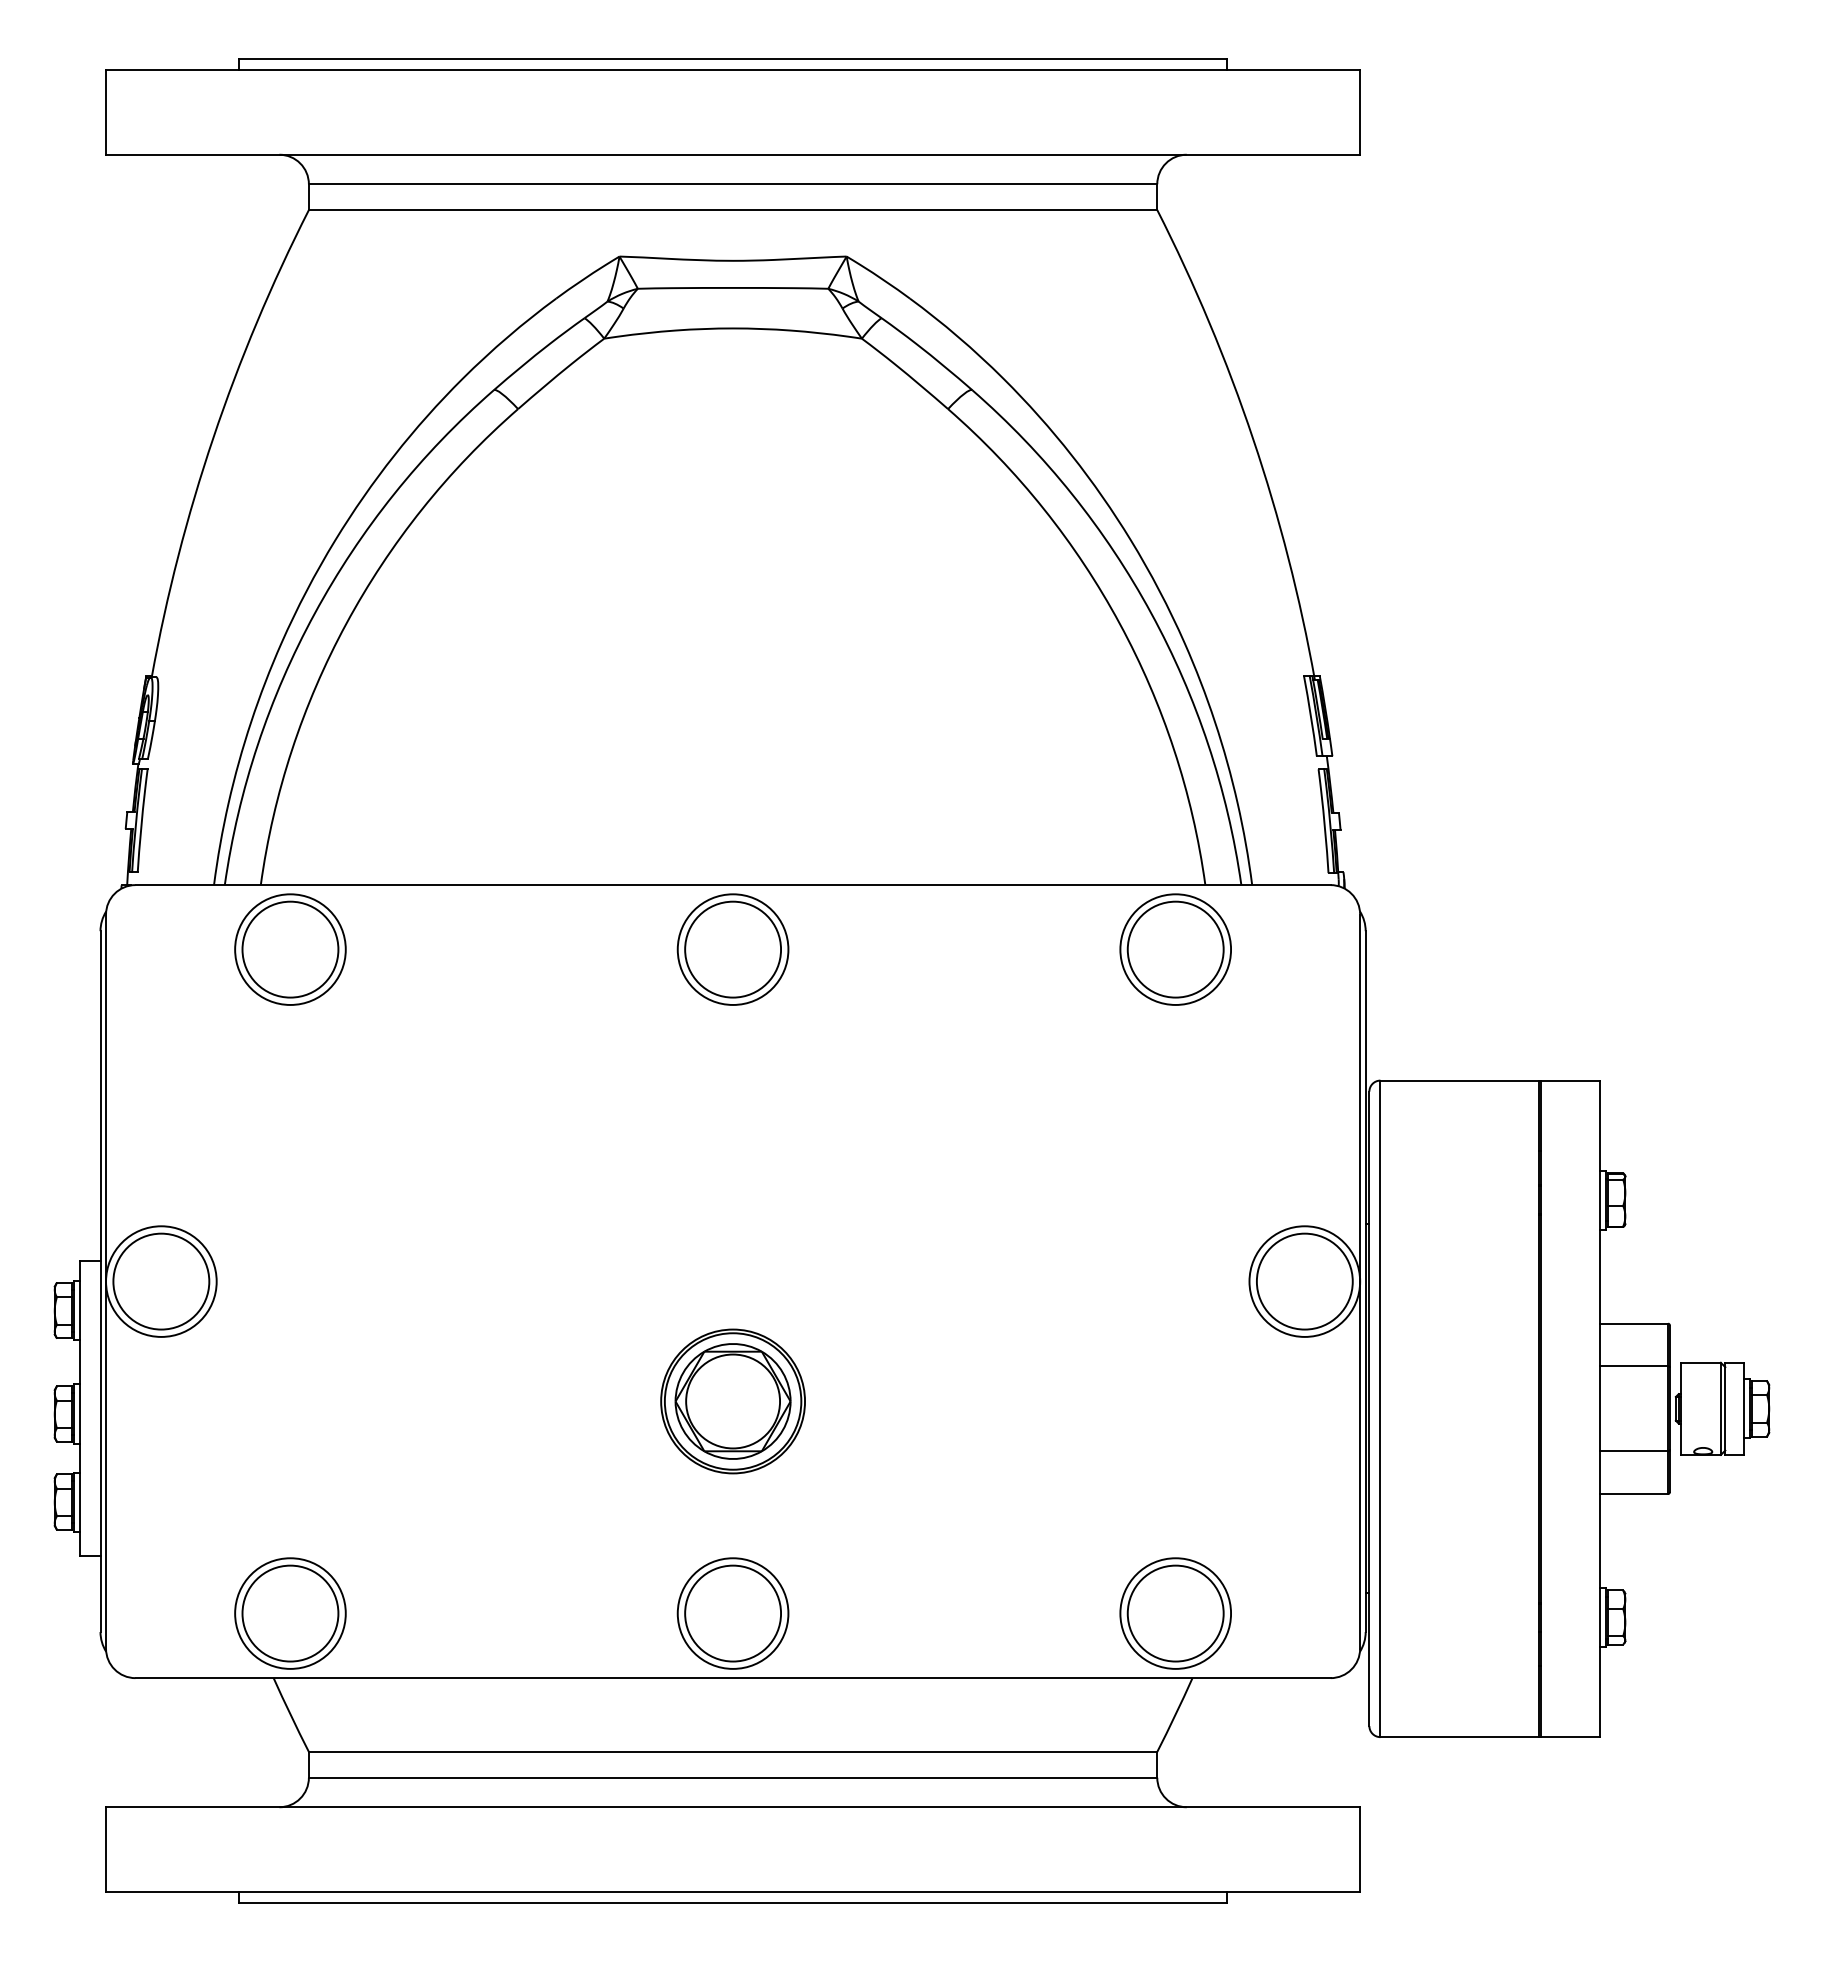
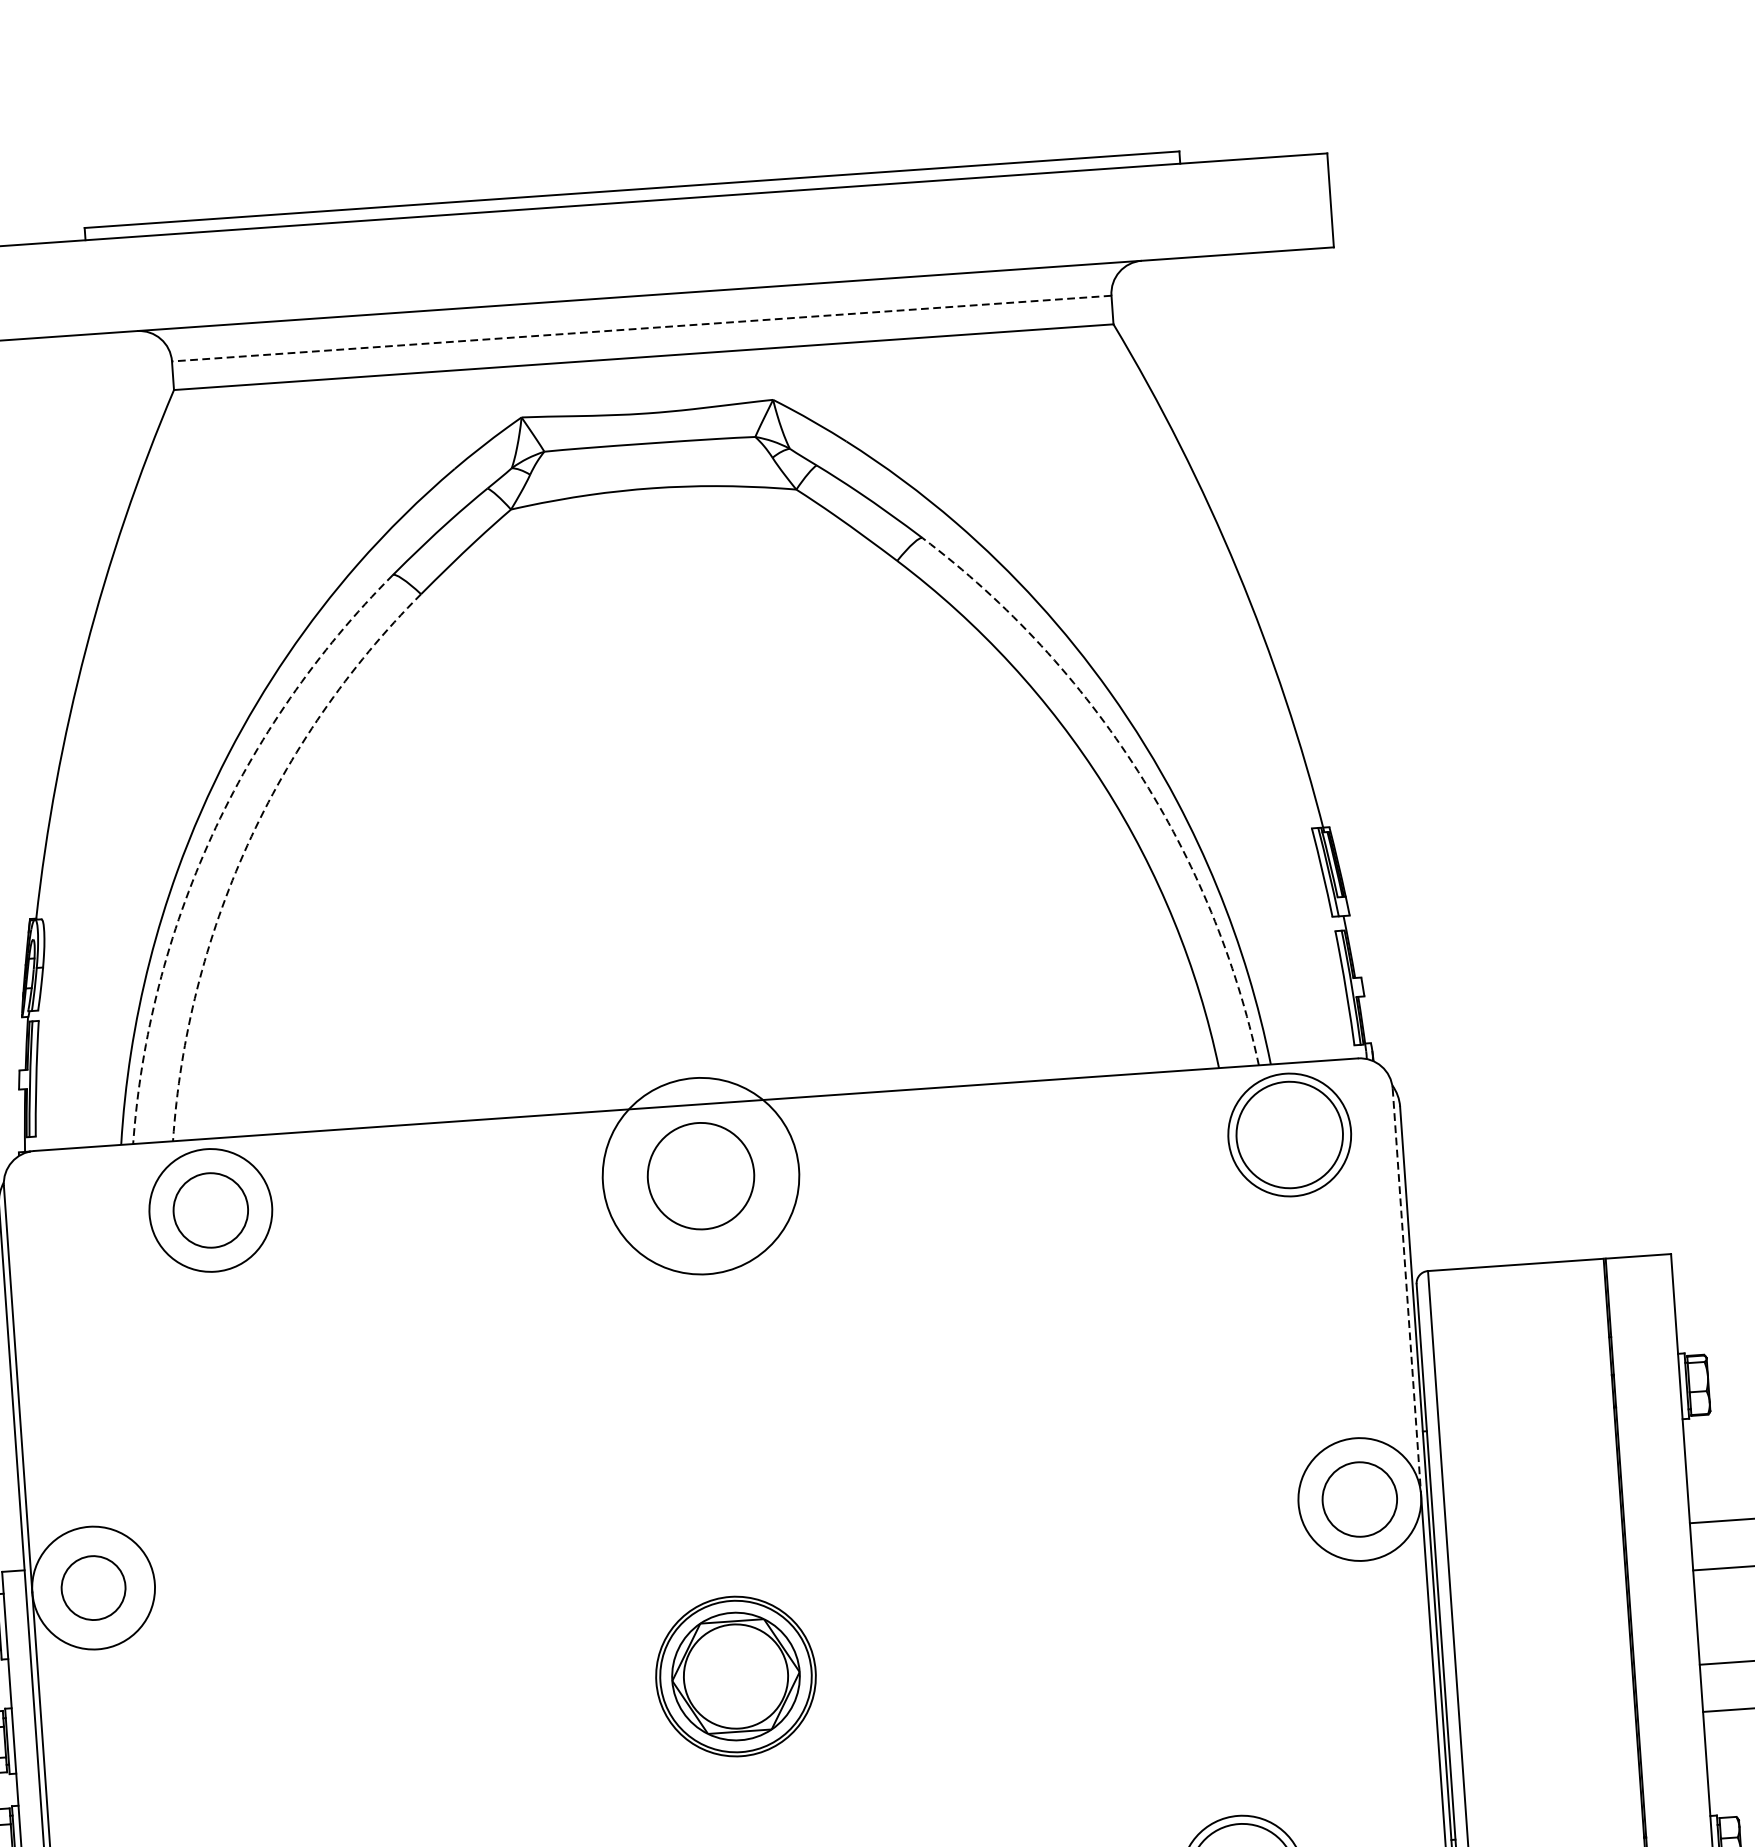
line: (732, 184) -> (641, 328), solid -> dashed
arc: (314, 613) -> (211, 836), solid -> dashed
arc: (1151, 613) -> (1138, 771), solid -> dashed
arc: (346, 623) -> (247, 844), solid -> dashed
circle: (290, 949) -> (210, 1210), size x0.7
circle: (732, 949) -> (700, 1176), size x1.6
part: (1175, 949) -> (1289, 1134), moved
line: (1360, 1098) -> (1407, 1292), solid -> dashed
circle: (161, 1281) -> (93, 1587), size x0.6
circle: (1304, 1281) -> (1359, 1499), size x0.7

